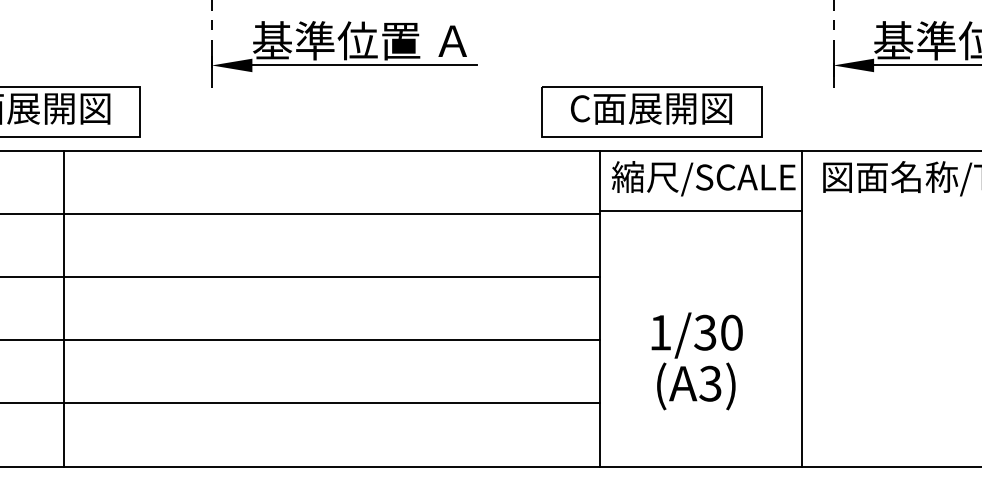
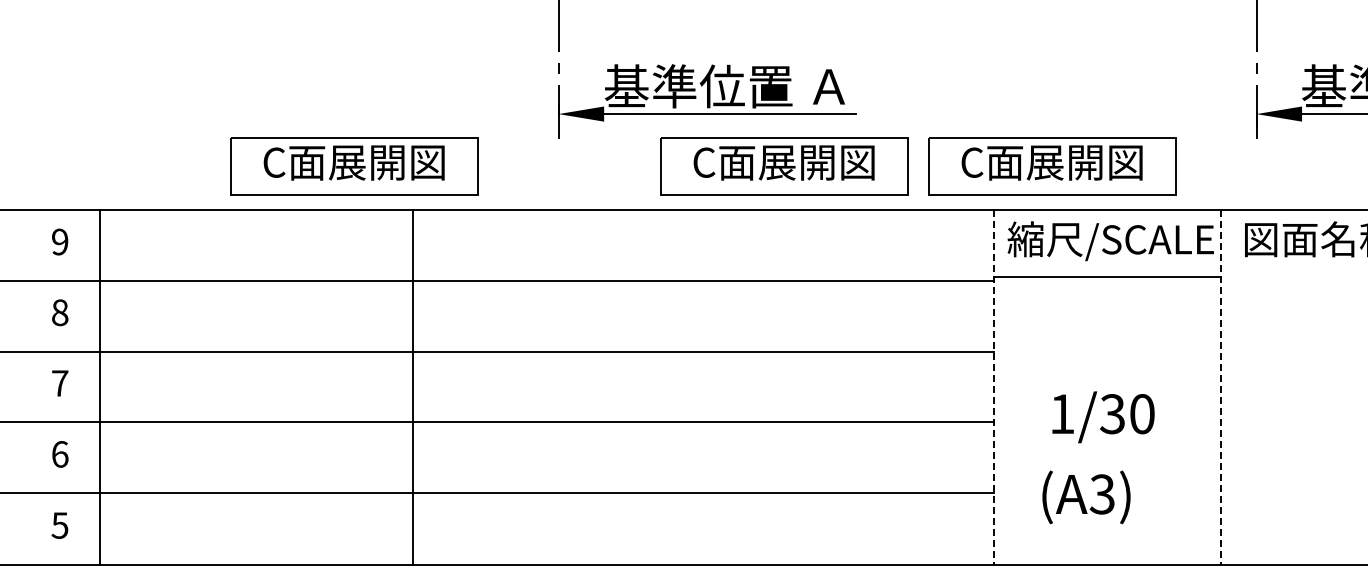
part: (413, 112) -> (784, 166), added
line: (63, 309) -> (413, 387), moved
line: (599, 309) -> (993, 387), solid -> dashed
line: (802, 309) -> (1221, 387), solid -> dashed
text: (696, 386) -> (1086, 497), moved

